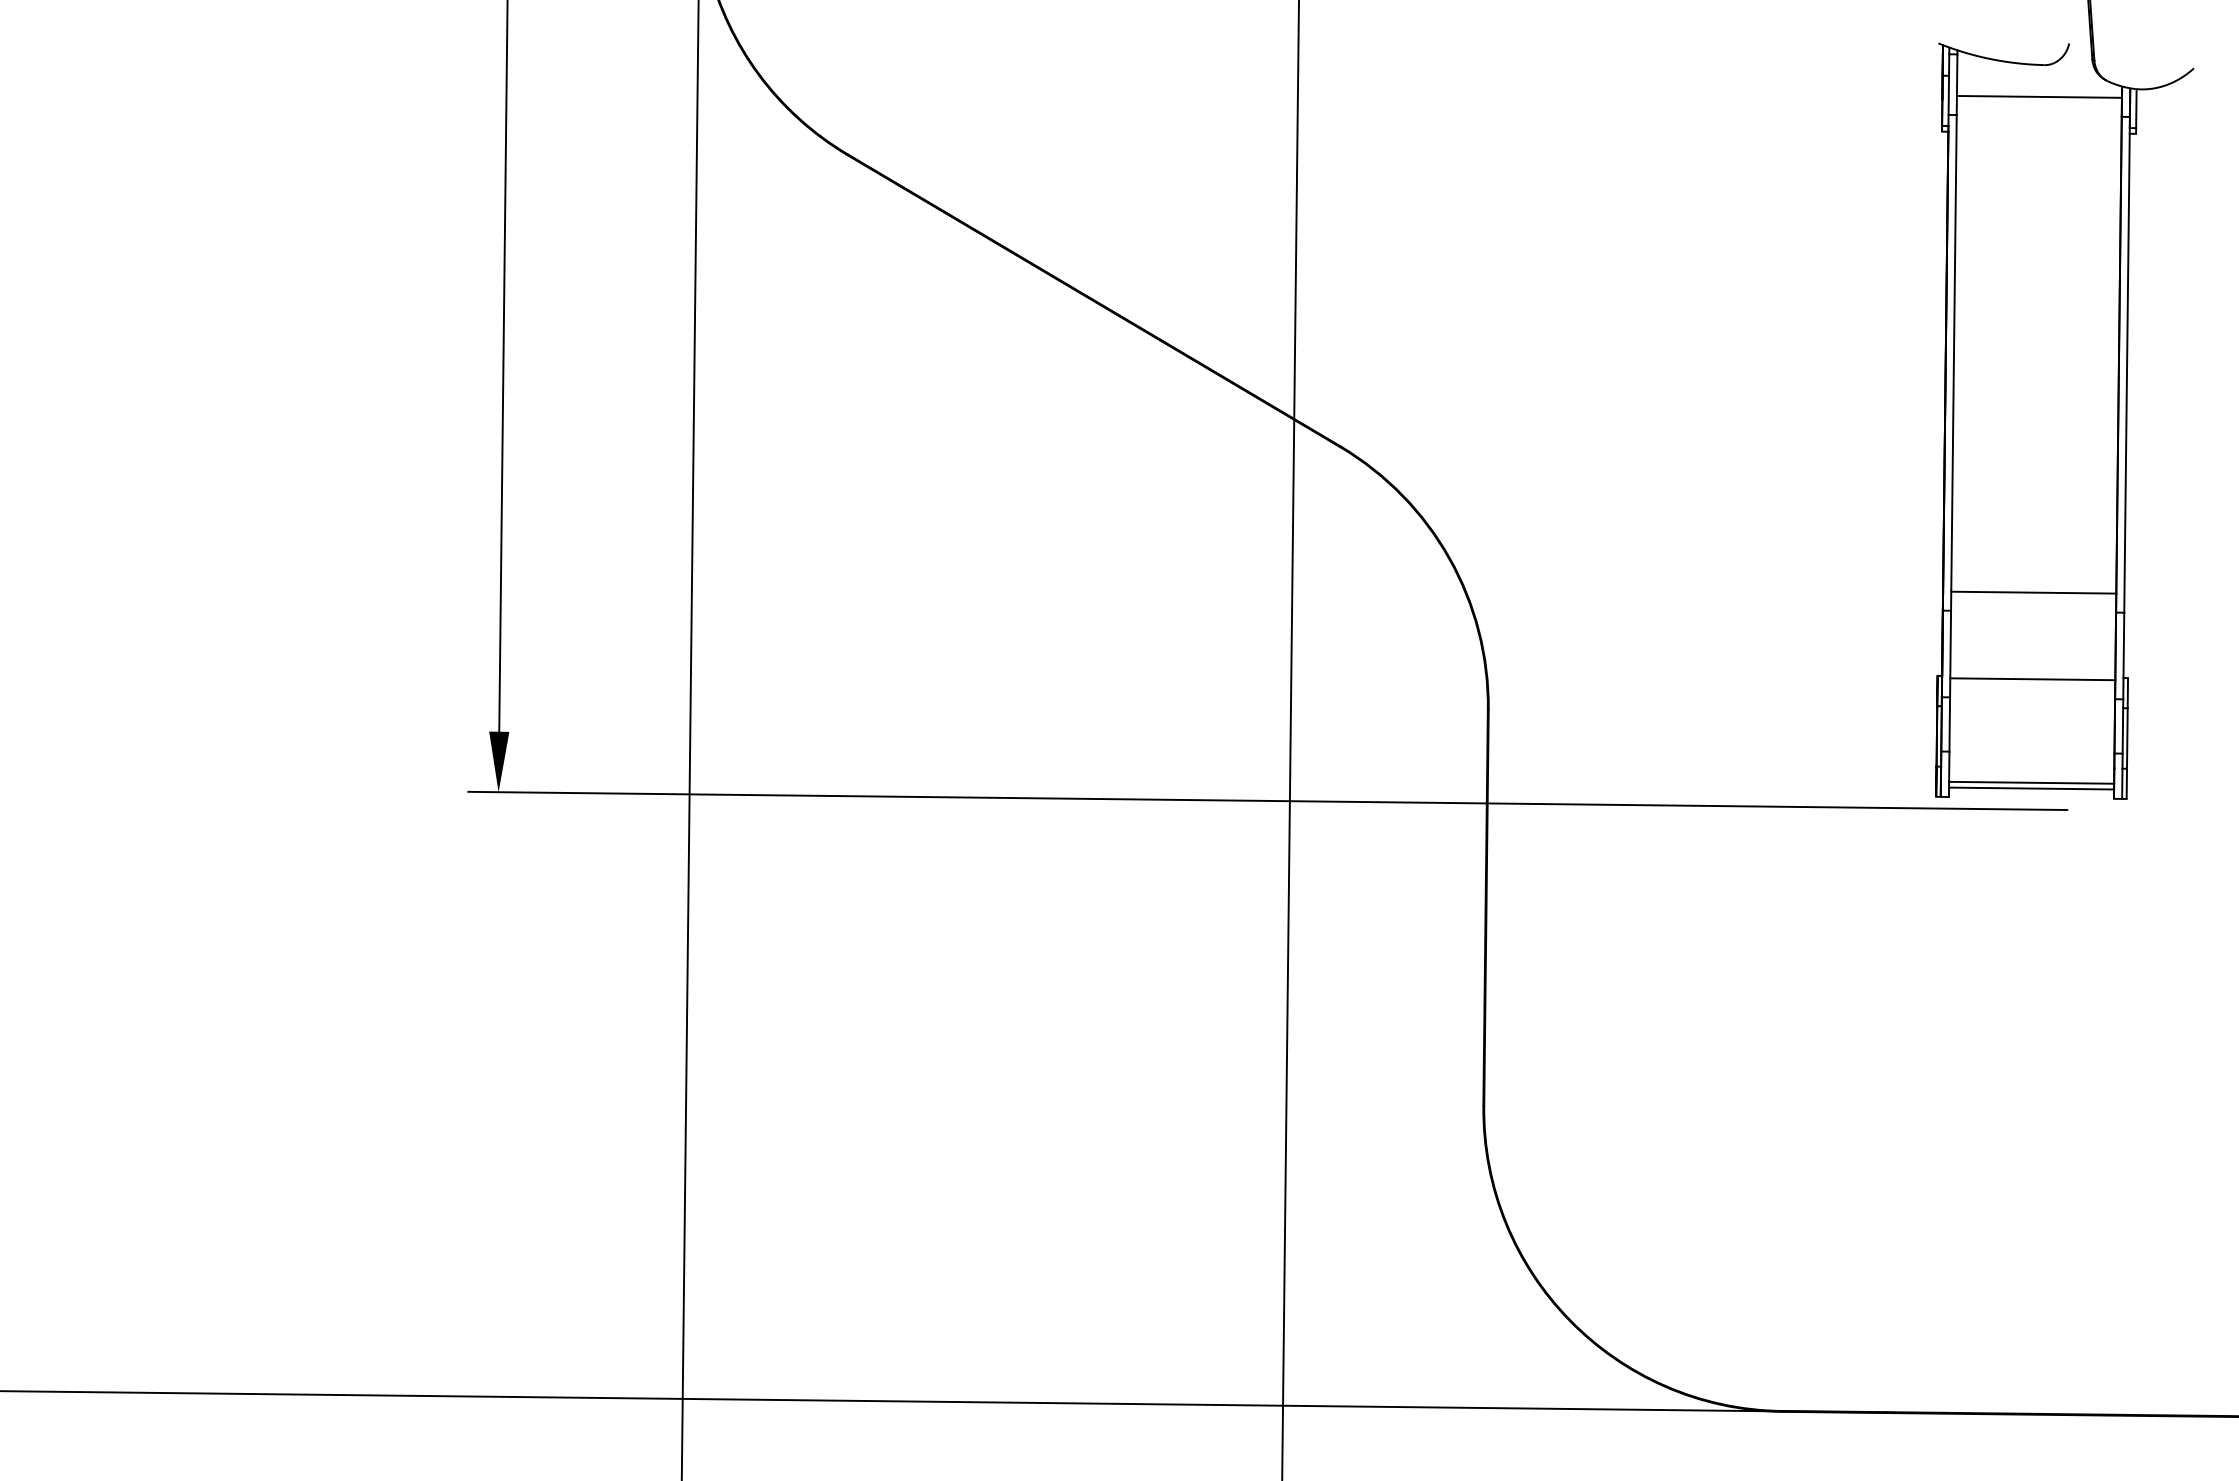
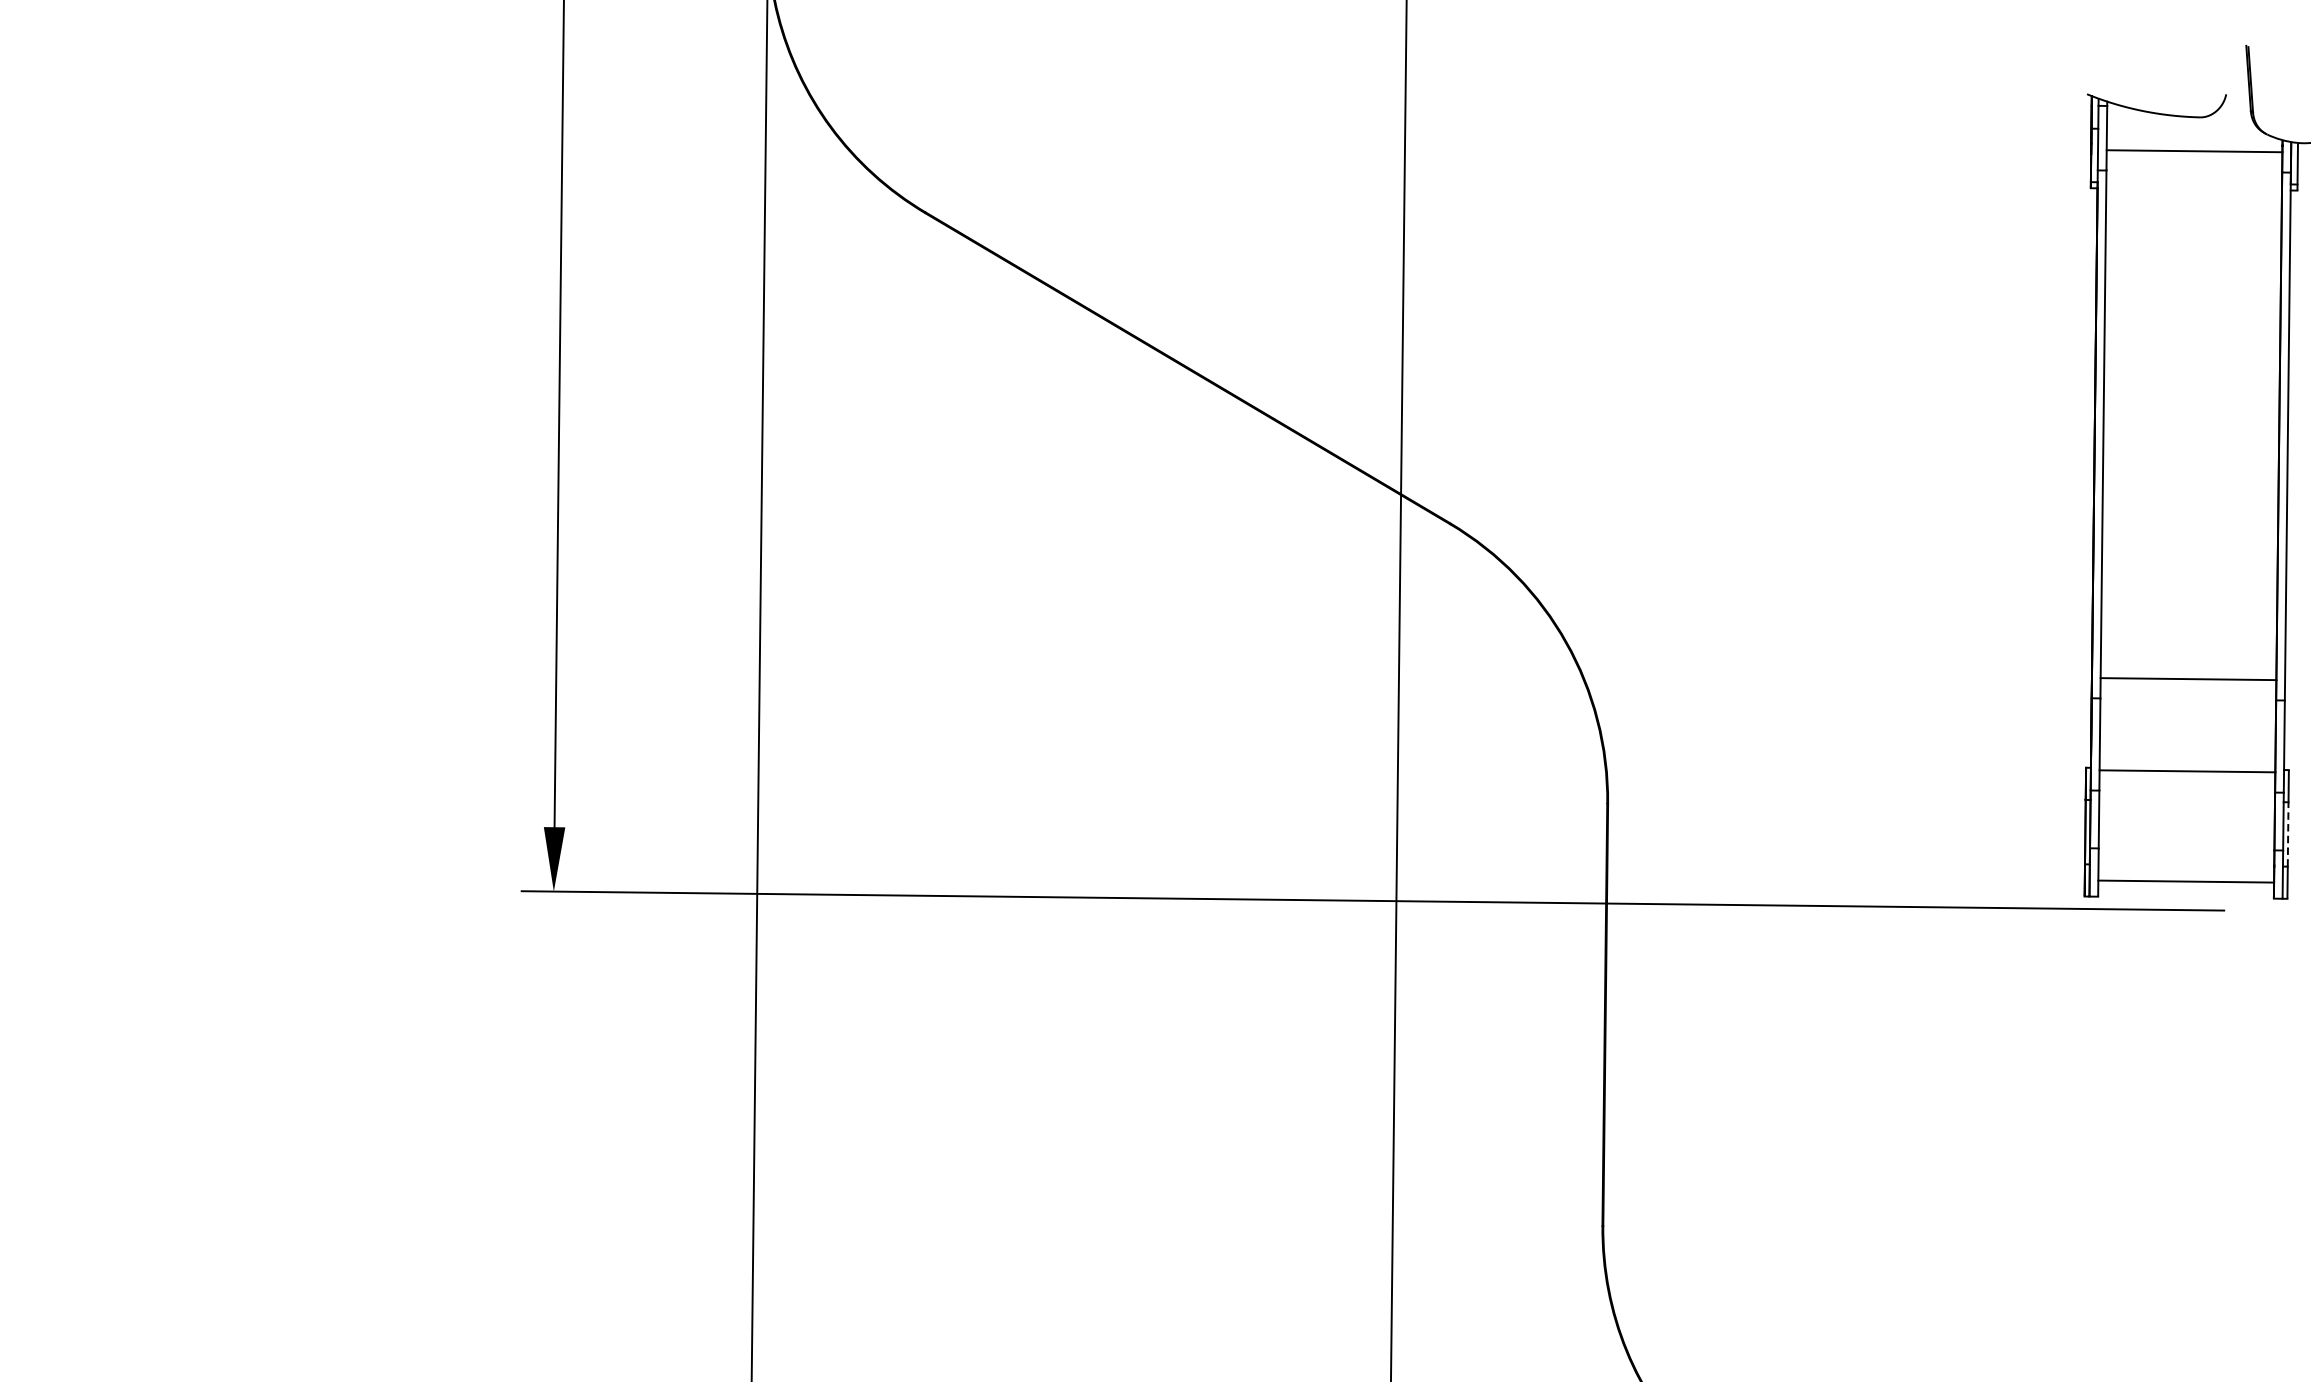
line: (2127, 738) -> (2288, 834), solid -> dashed
line: (2031, 788) -> (2186, 887), removed

